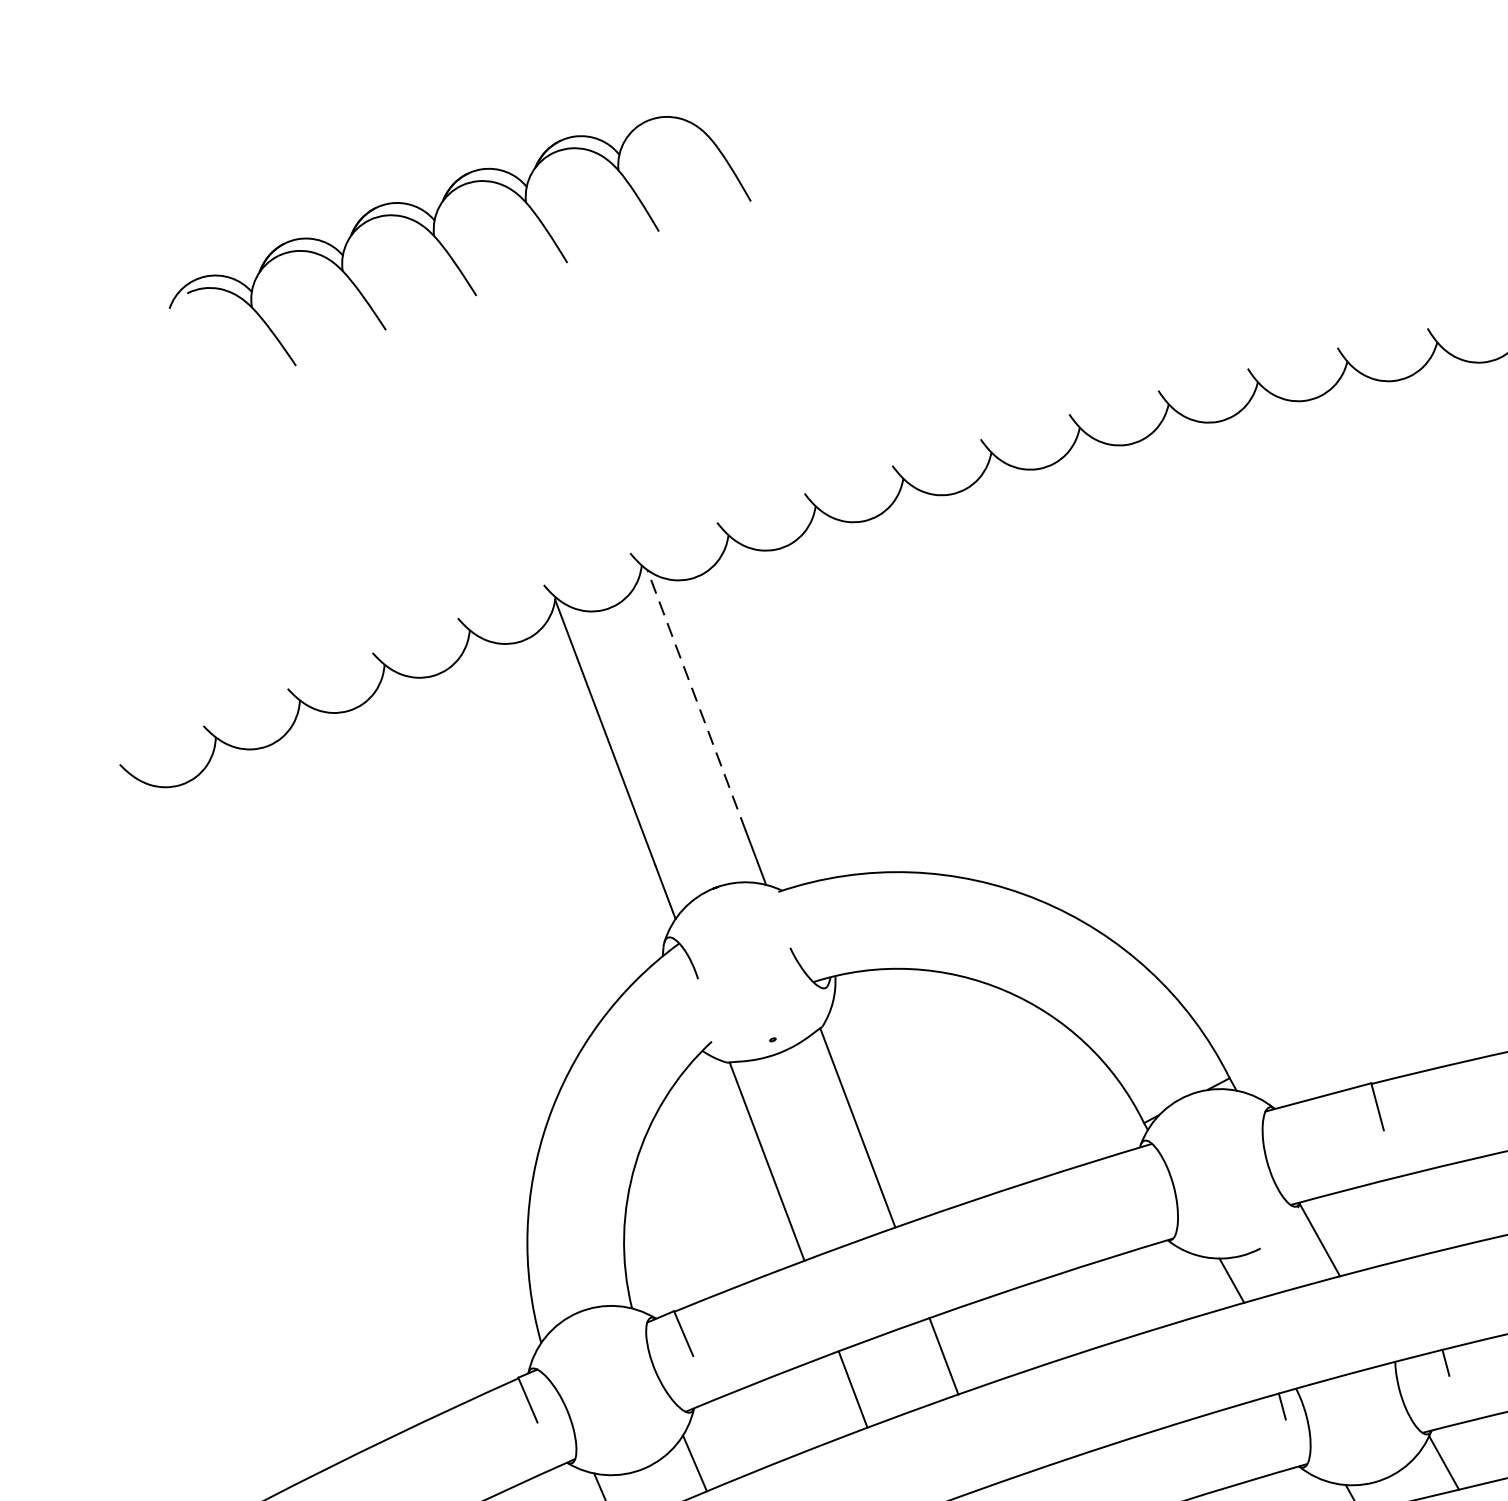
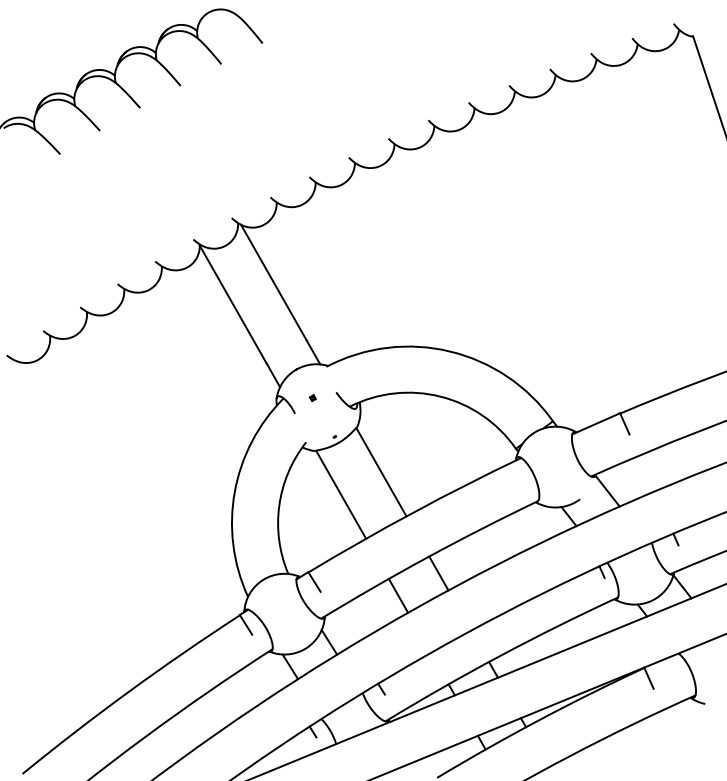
line: (695, 700) -> (273, 282), dashed -> solid
part: (739, 952) -> (312, 398), added

